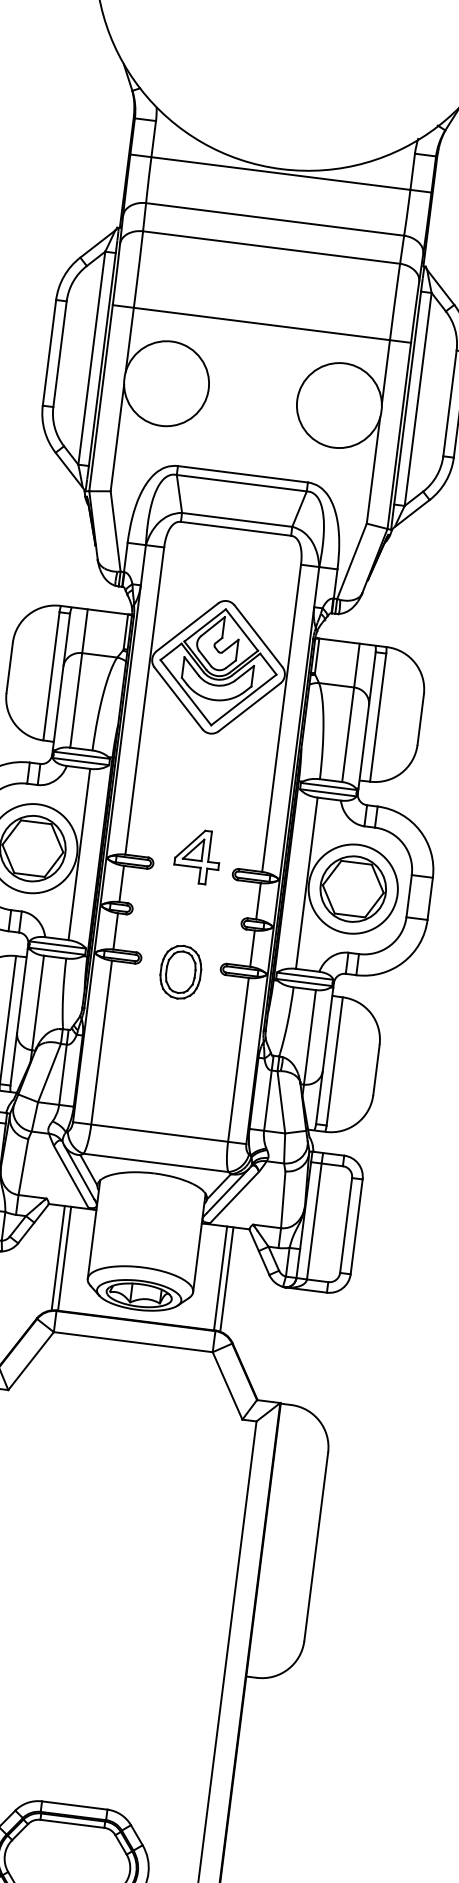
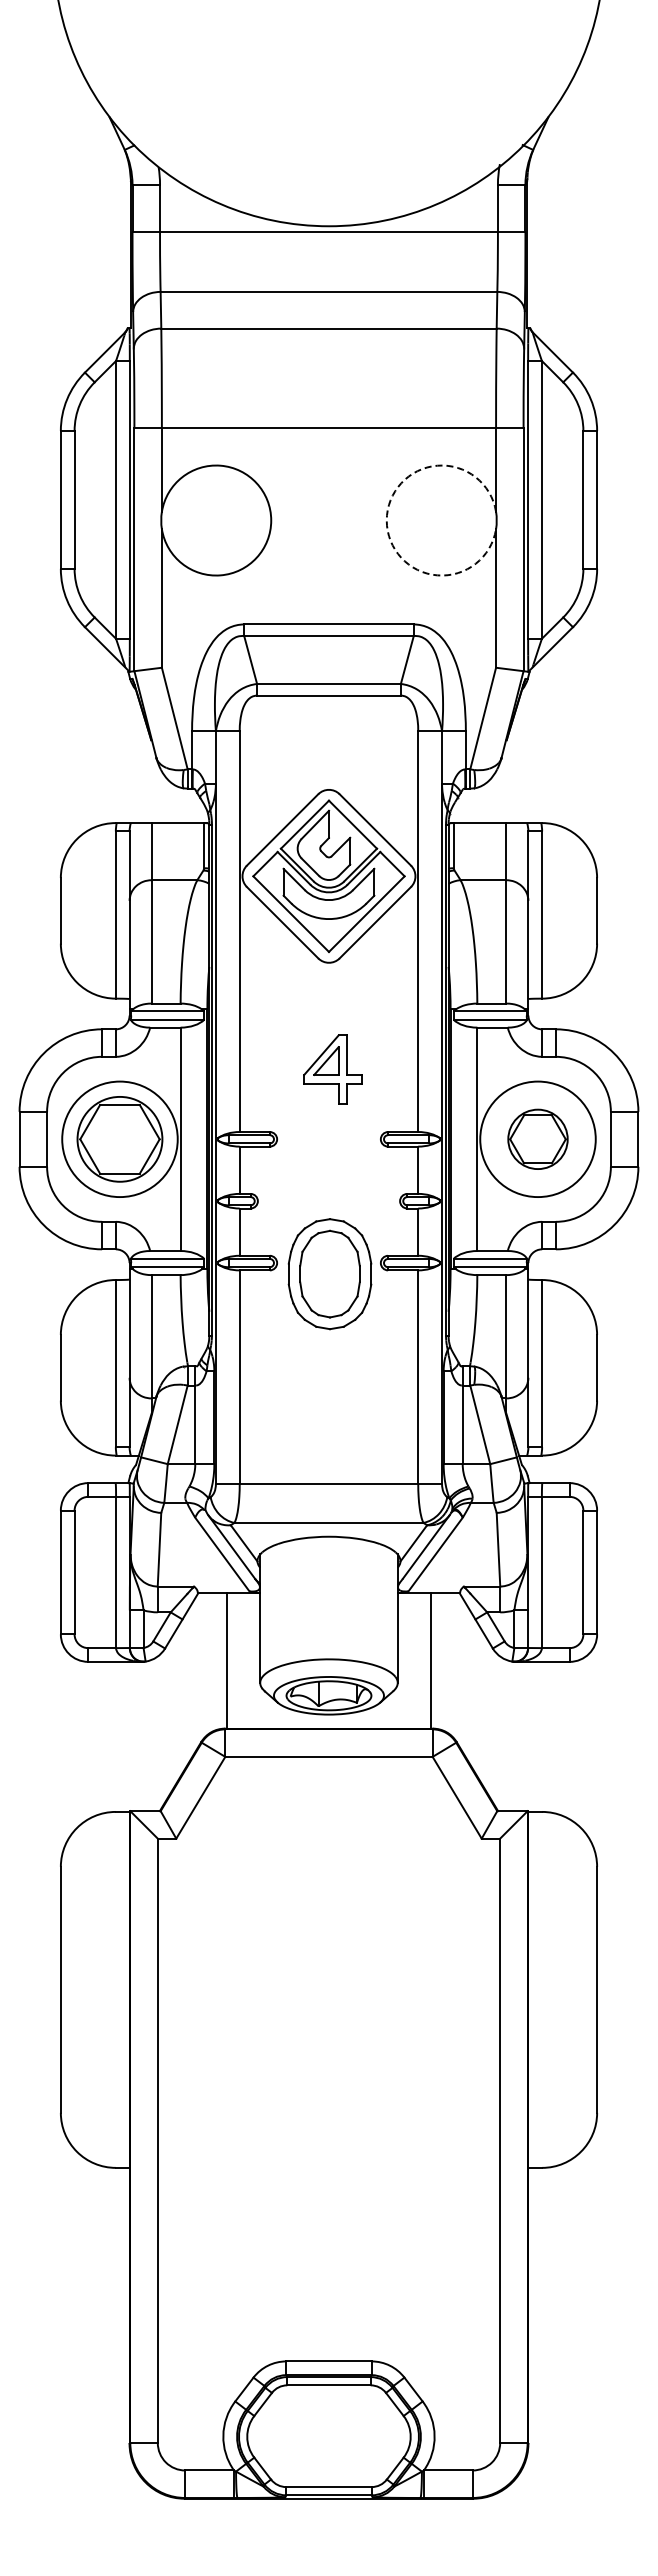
arc: (297, 400) -> (386, 520), solid -> dashed
part: (197, 856) -> (332, 1069), moved
part: (352, 889) -> (537, 1139), size x0.7
part: (180, 971) -> (329, 1273), size x1.6
line: (57, 1257) -> (218, 1660), removed
line: (227, 1279) -> (439, 1660), removed

